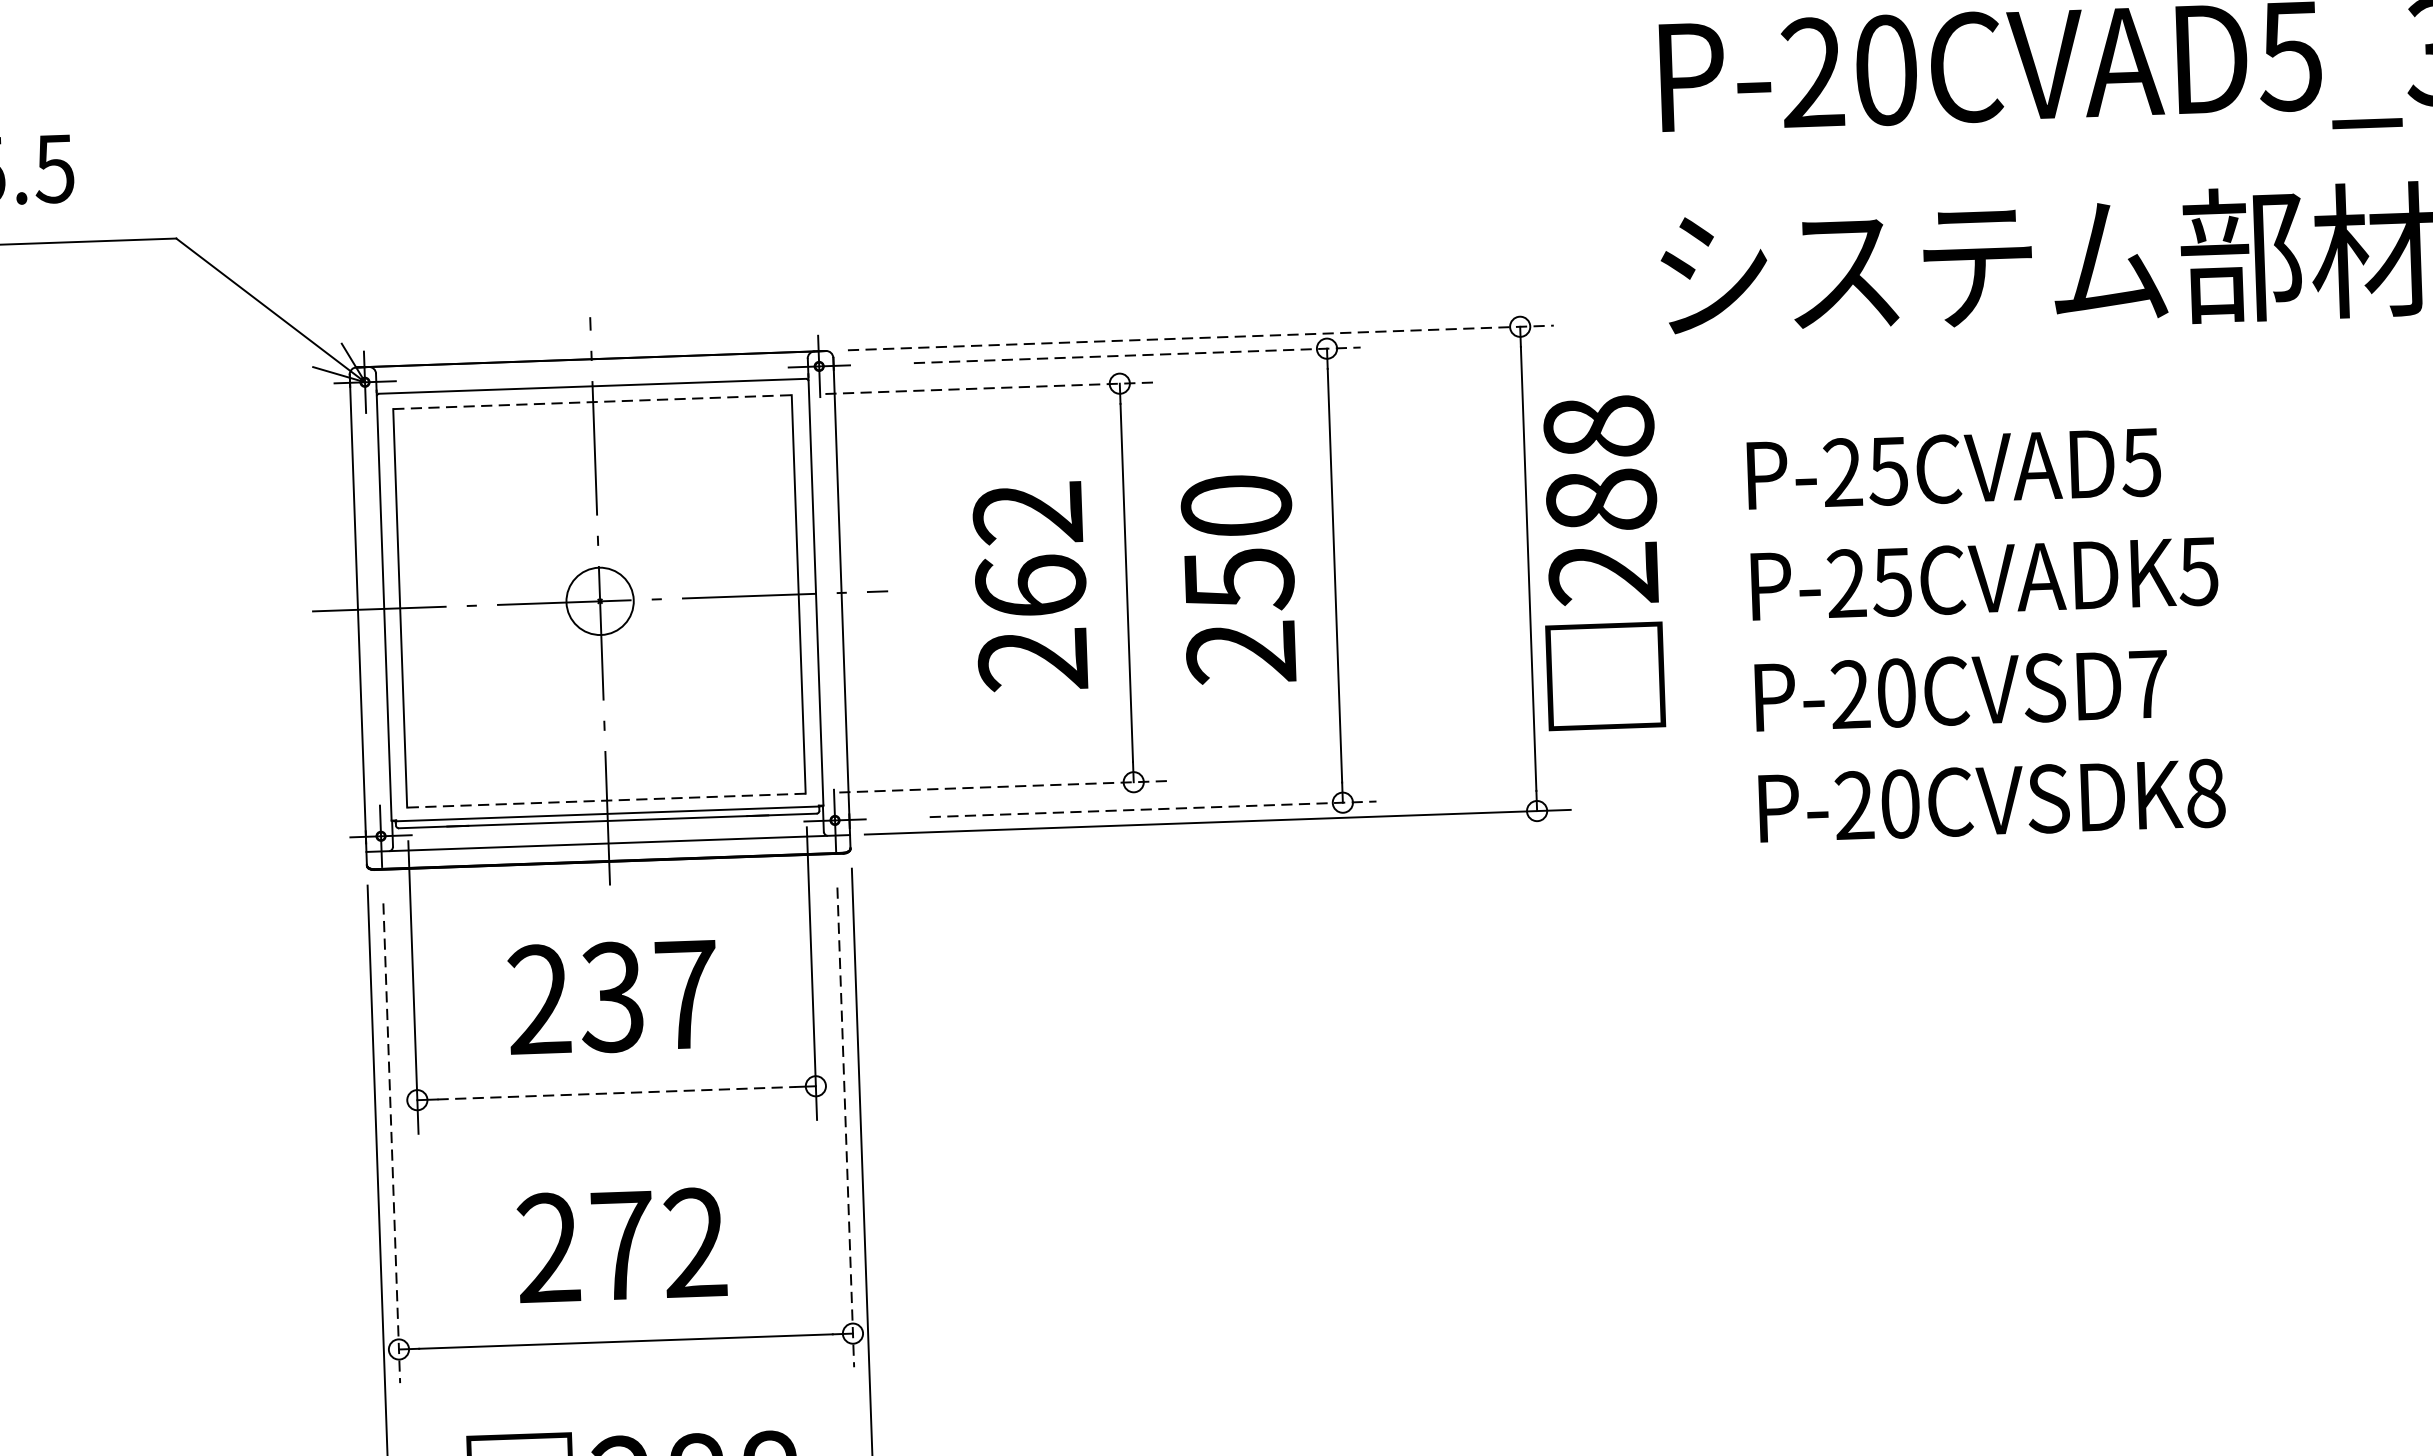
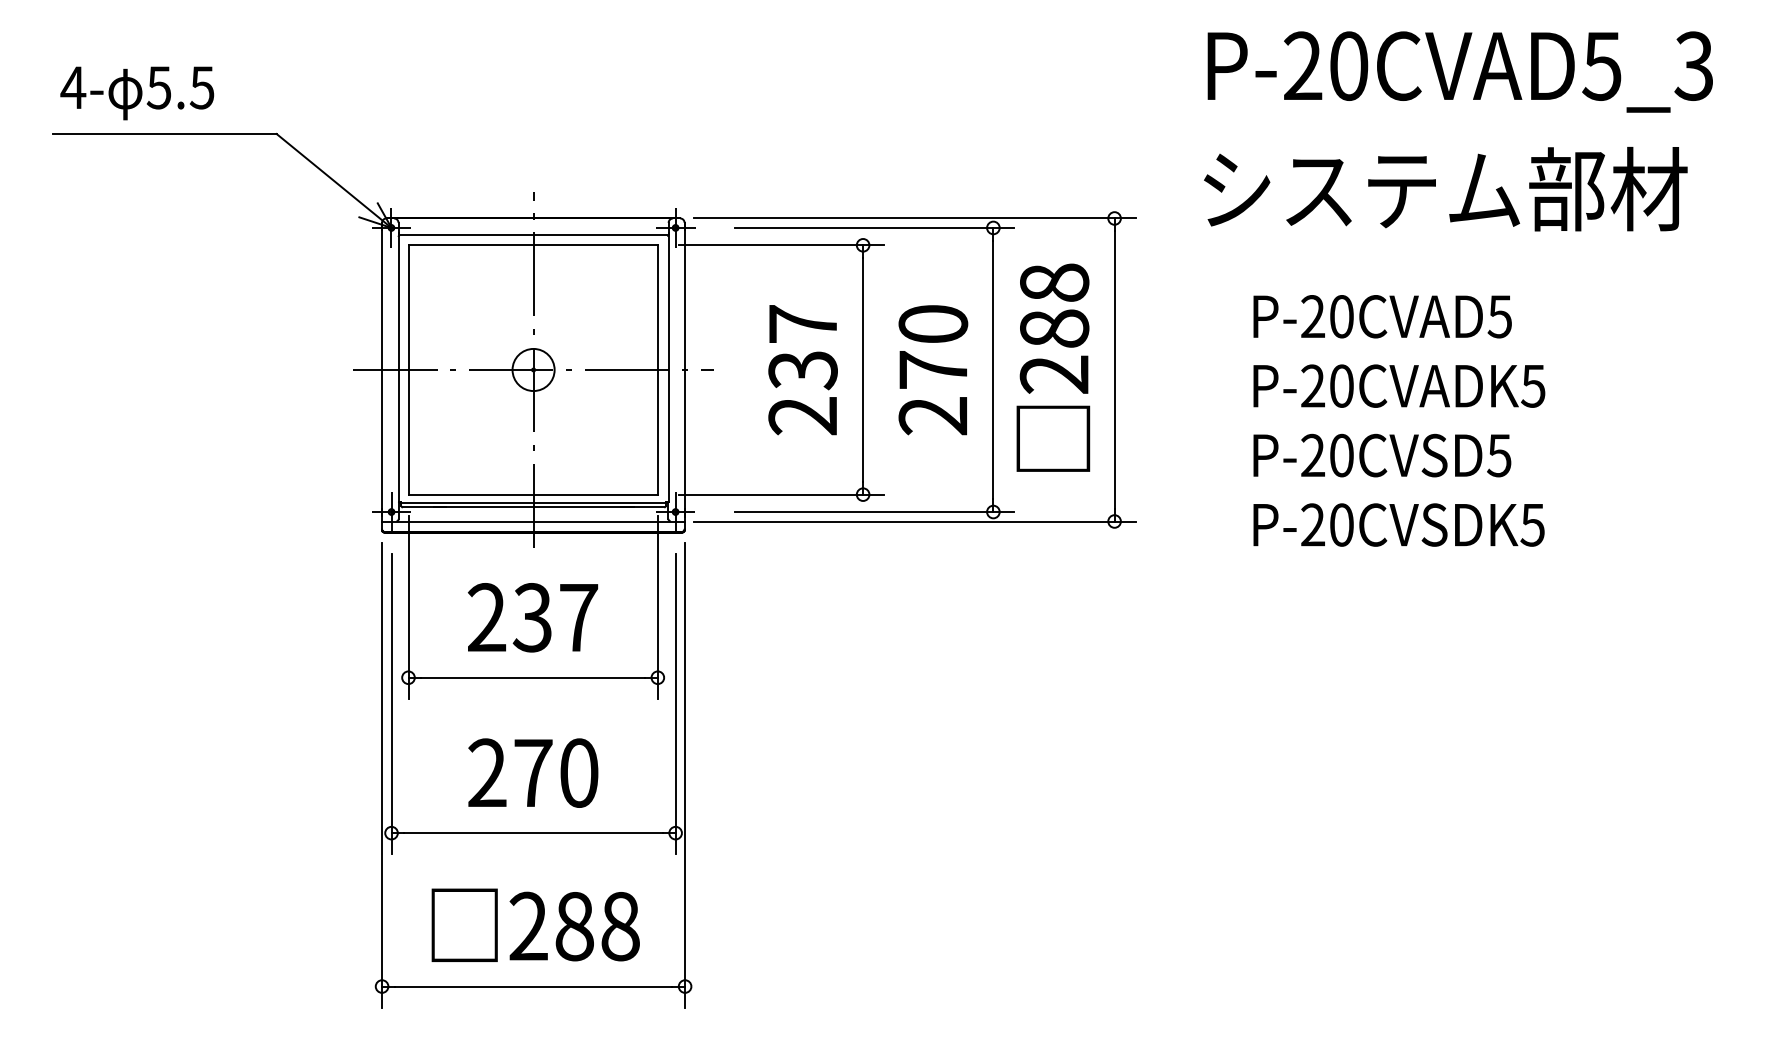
line: (1200, 337) -> (914, 218), dashed -> solid
line: (1136, 354) -> (874, 227), dashed -> solid
line: (989, 388) -> (781, 245), dashed -> solid
line: (593, 402) -> (533, 245), dashed -> solid
text: (1888, 470) -> (1341, 316), P-25CVAD5 -> P-20CVAD5
text: (1028, 550) -> (802, 347), 262 -> 237
text: (1601, 562) -> (1053, 367), moved
text: (1239, 579) -> (933, 370), 250 -> 270
text: (1892, 581) -> (1341, 385), P-25CVADK5 -> P-20CVADK5
text: (2148, 684) -> (1499, 455), P-20CVSD7 -> P-20CVSD5
line: (1003, 786) -> (781, 494), dashed -> solid
text: (2205, 792) -> (1532, 524), P-20CVSDK8 -> P-20CVSDK5
line: (606, 800) -> (533, 494), dashed -> solid
line: (1152, 810) -> (874, 512), dashed -> solid
line: (617, 1092) -> (533, 677), dashed -> solid
line: (845, 1128) -> (675, 704), dashed -> solid
line: (391, 1143) -> (391, 704), dashed -> solid
text: (695, 1242) -> (579, 772), 272 -> 270

